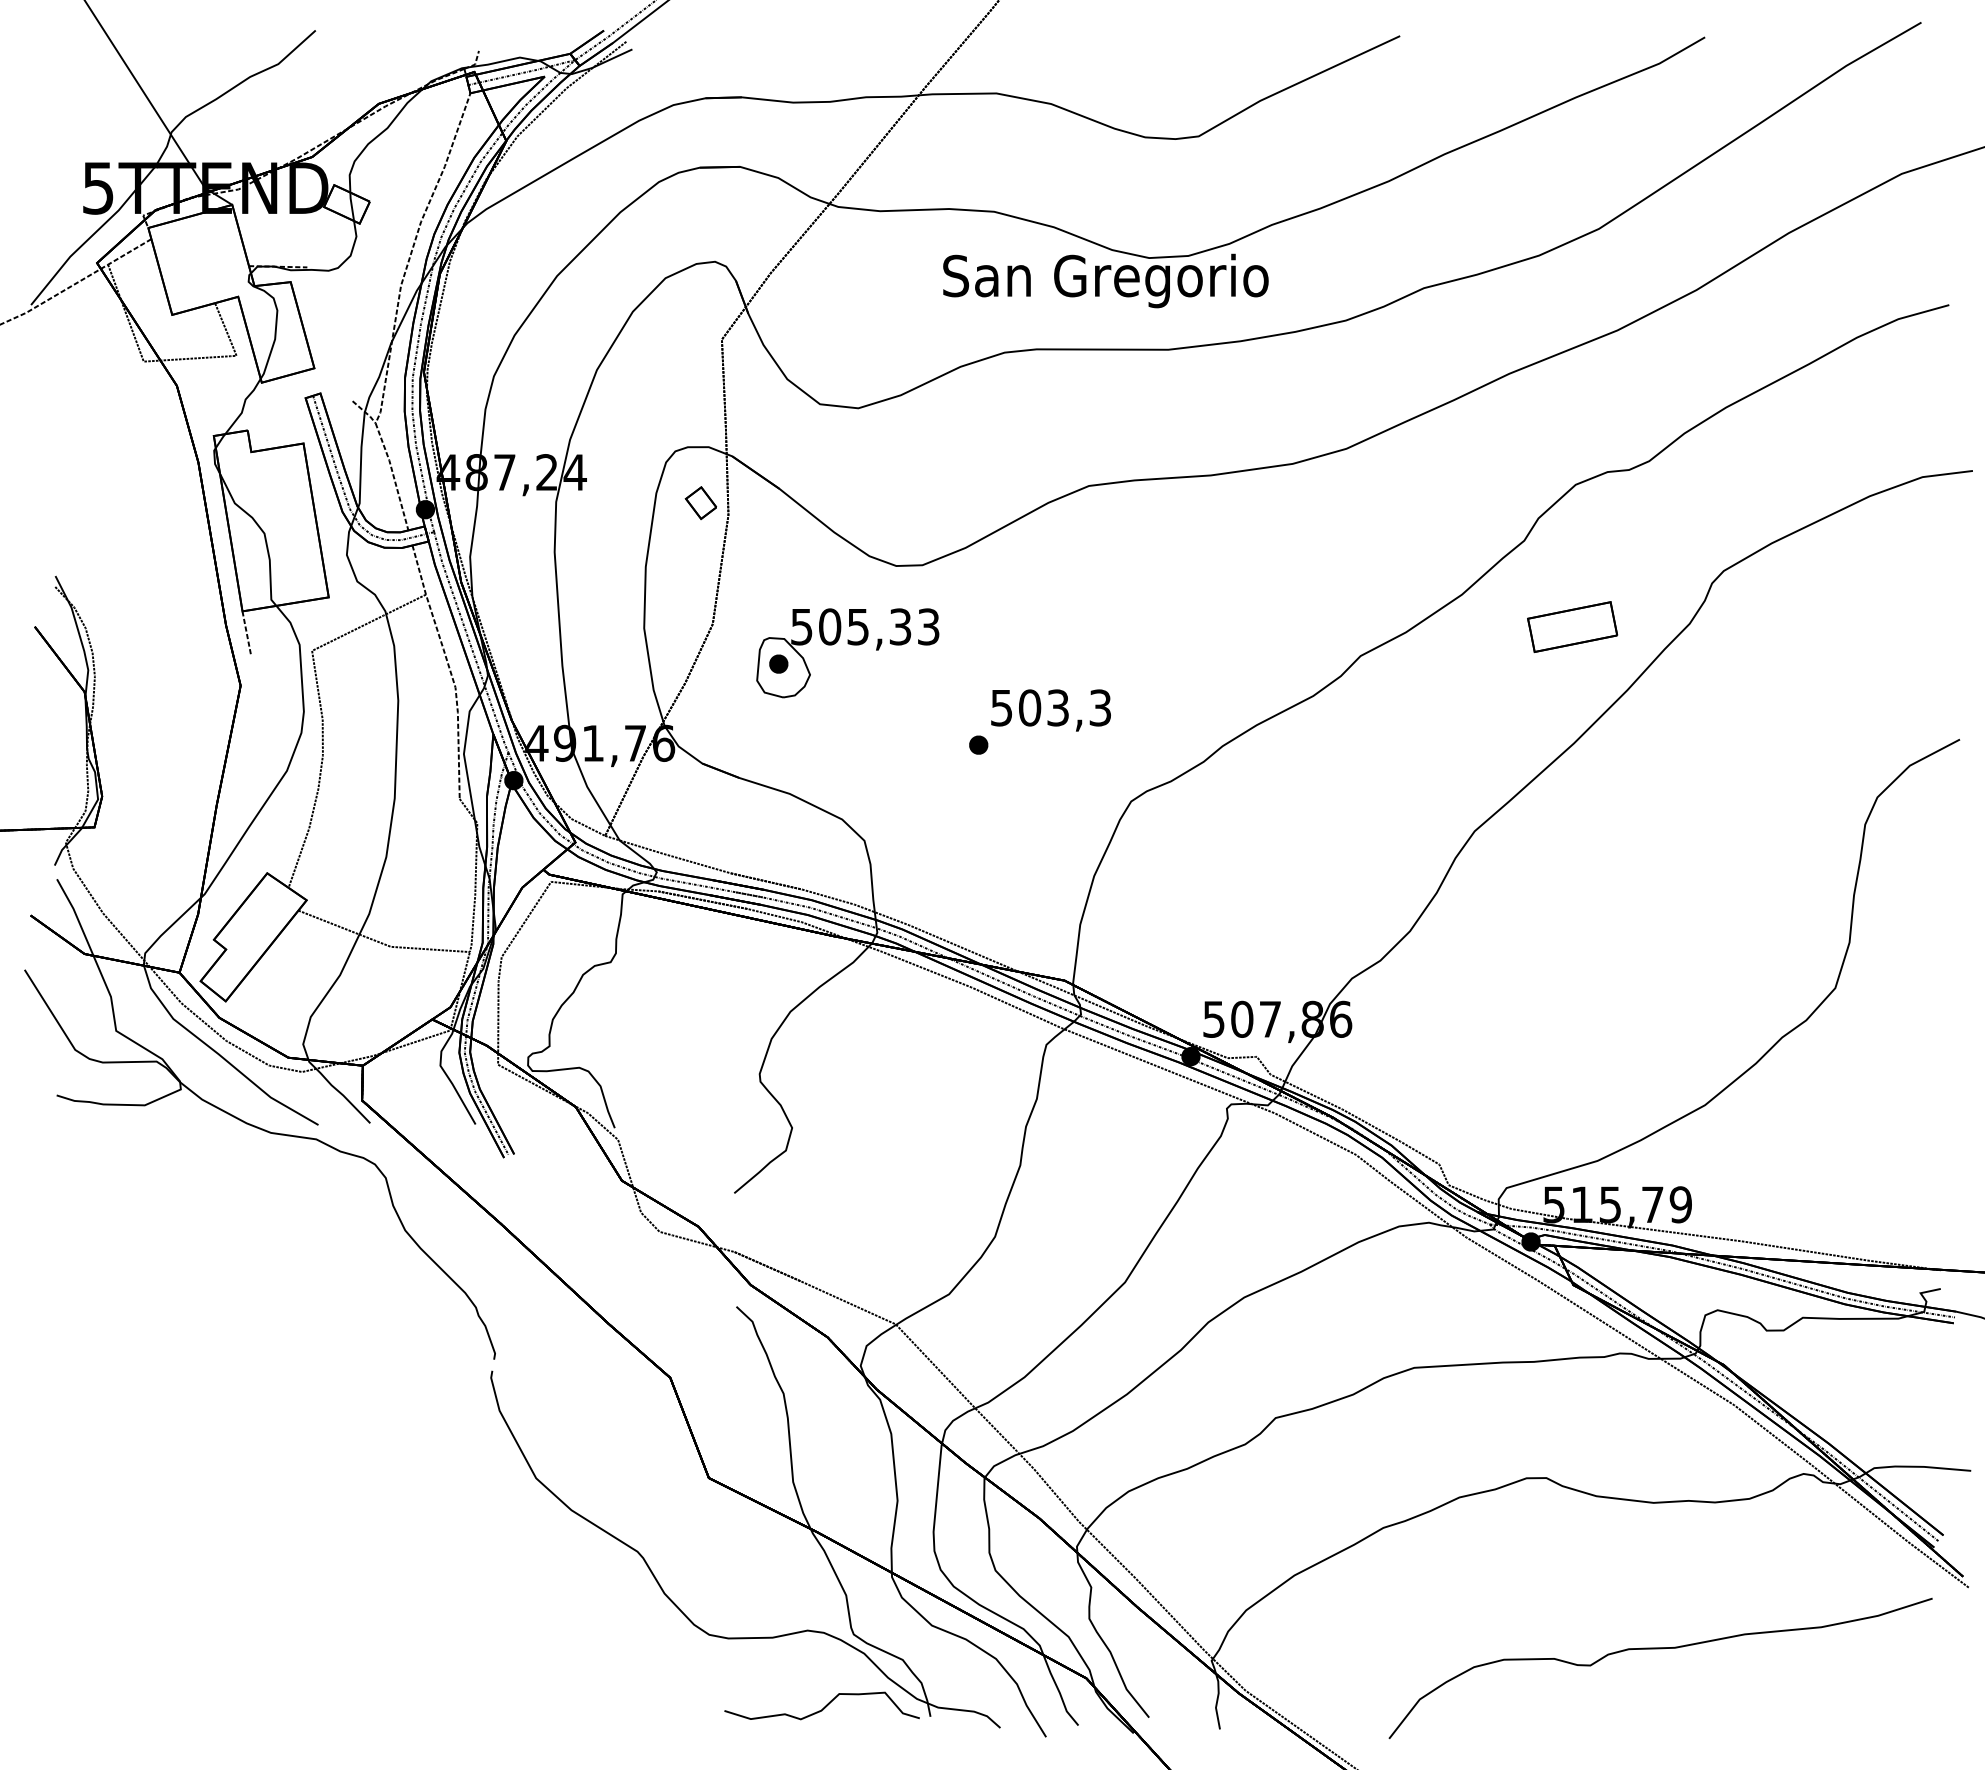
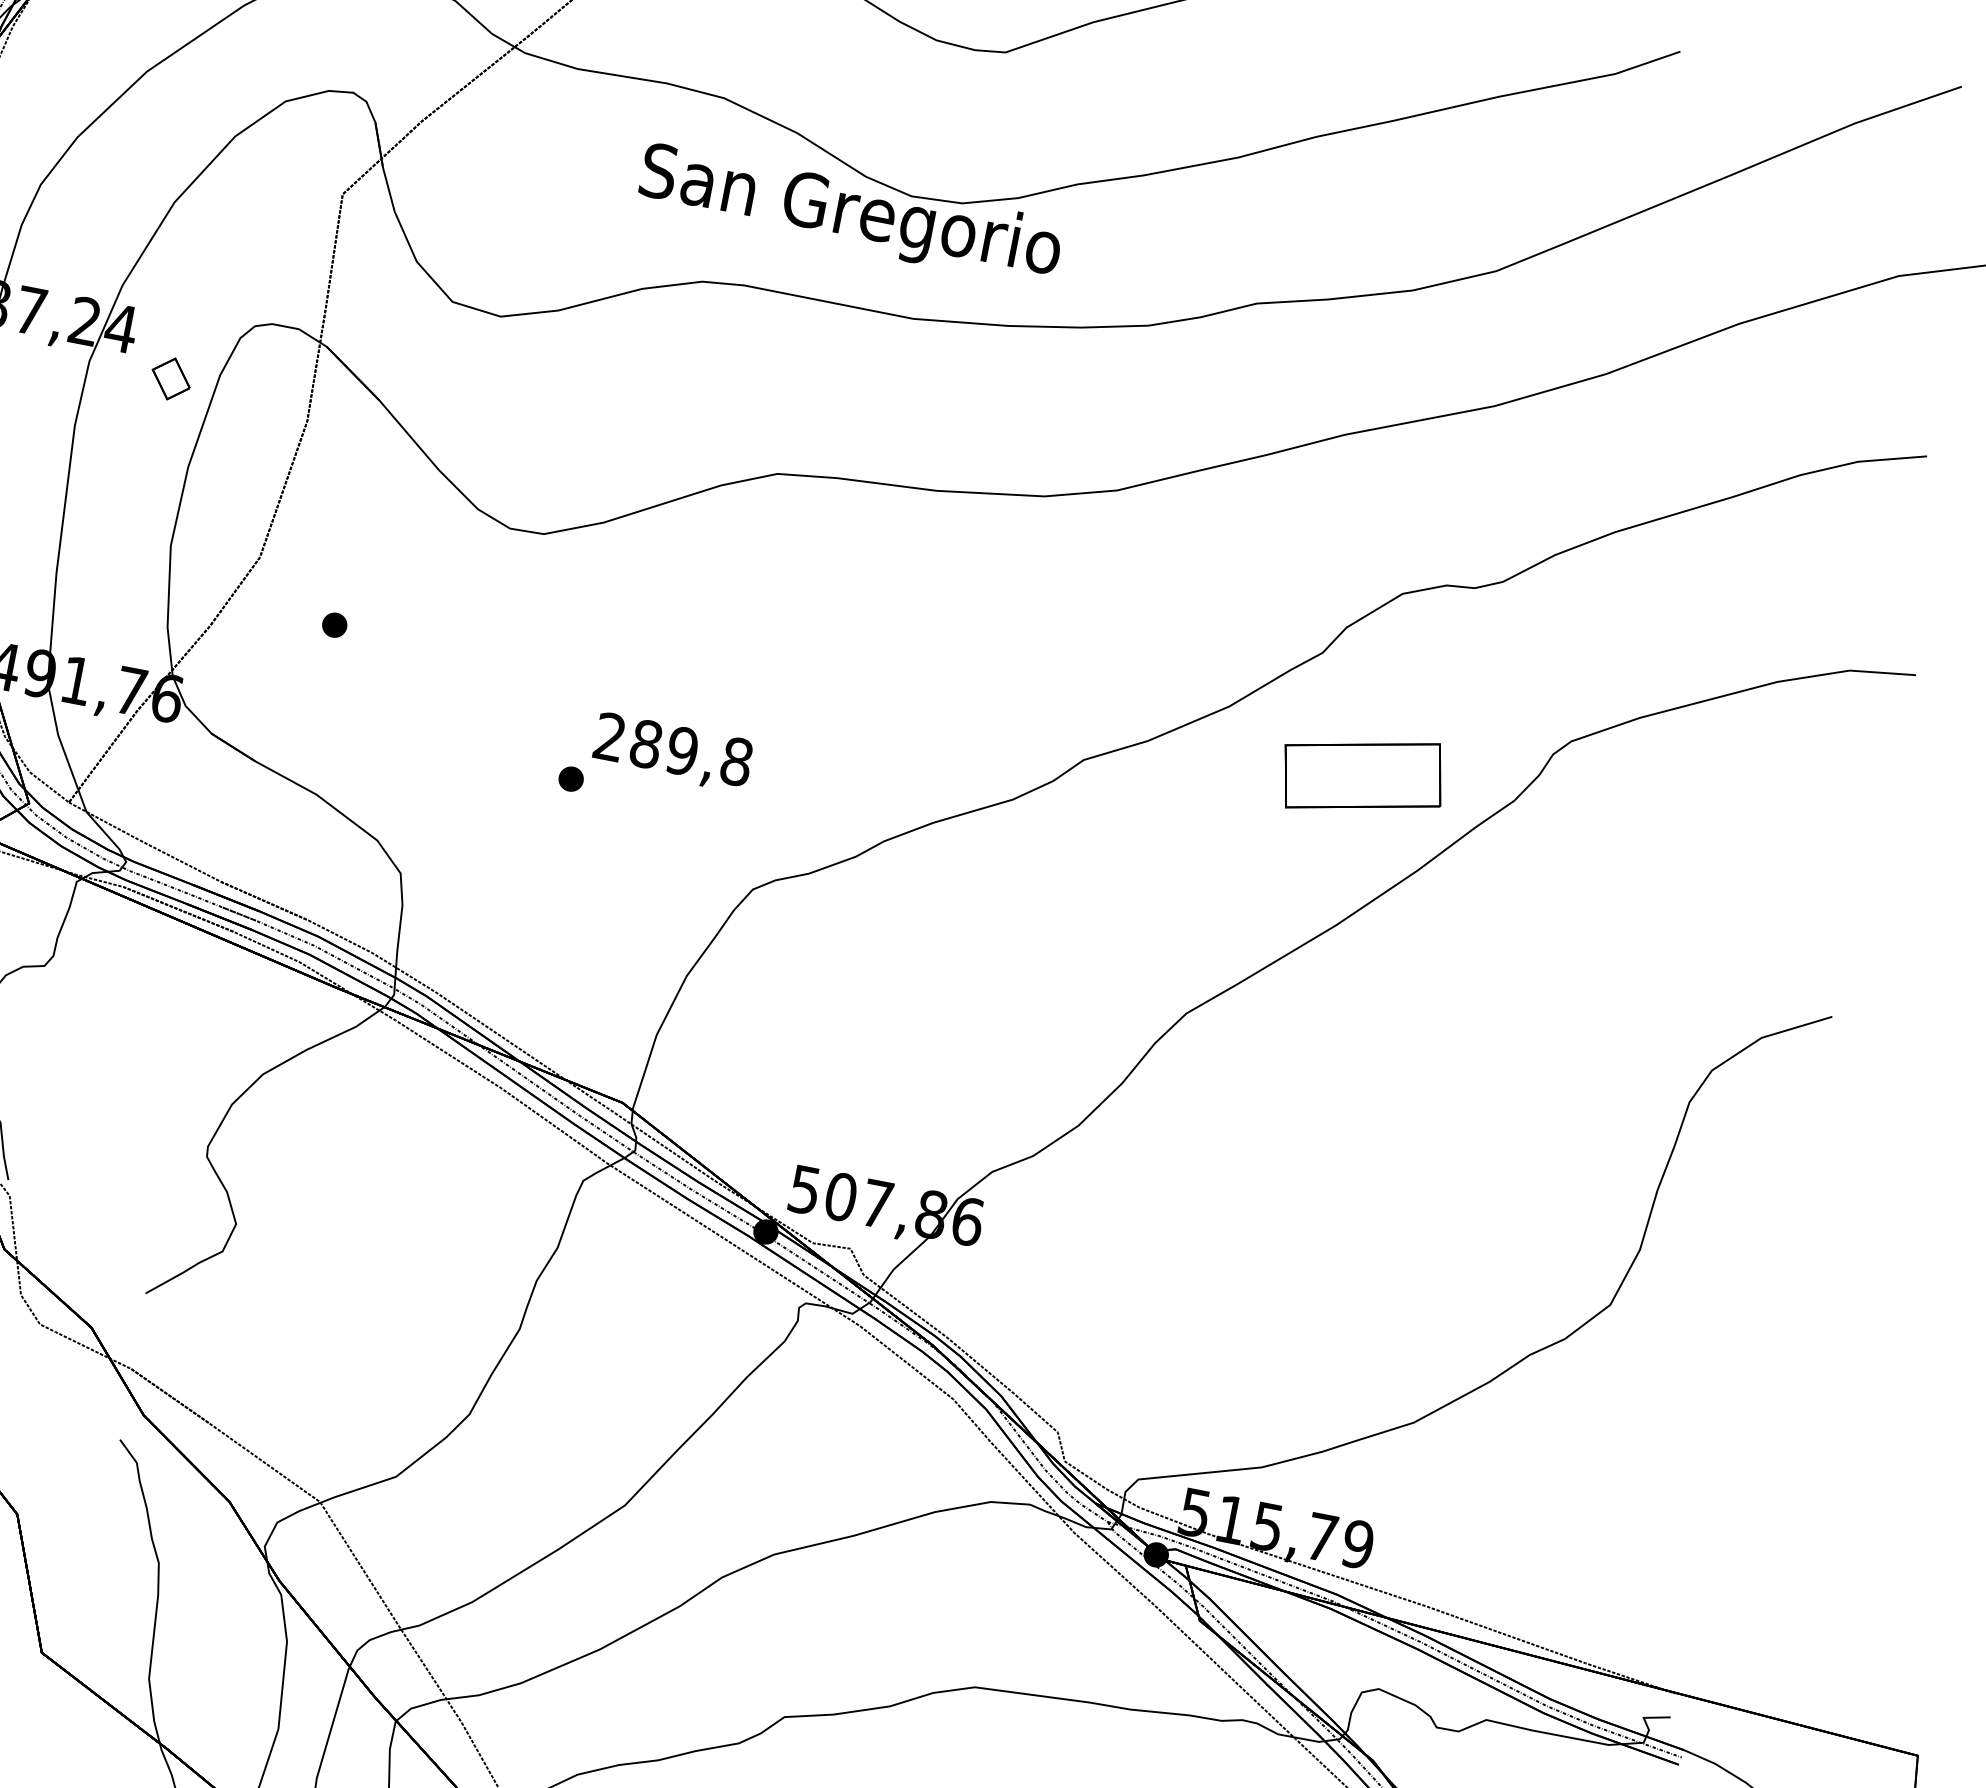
part: (700, 502) -> (170, 377), moved
part: (1572, 626) -> (1363, 774), size x1.4
part: (848, 644) -> (429, 617), removed
text: (1051, 707) -> (674, 748), 503,3 -> 289,8

